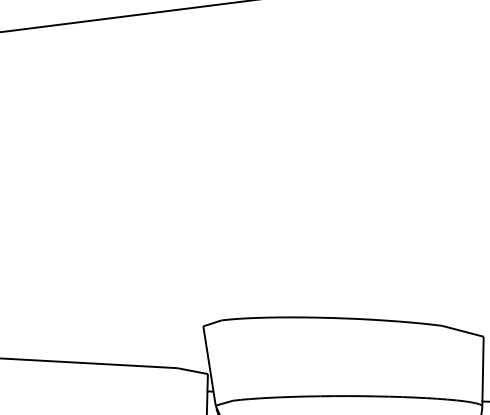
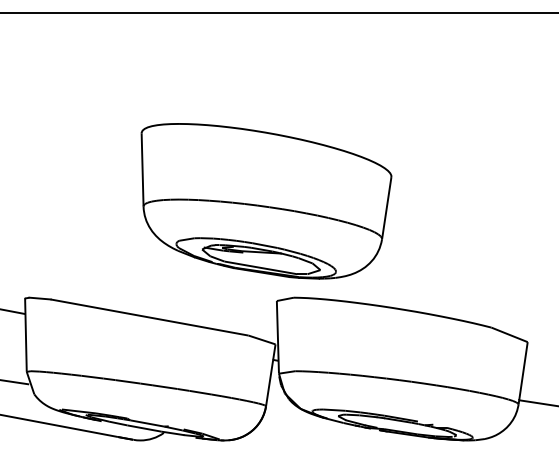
part: (178, 218) -> (266, 201), added

